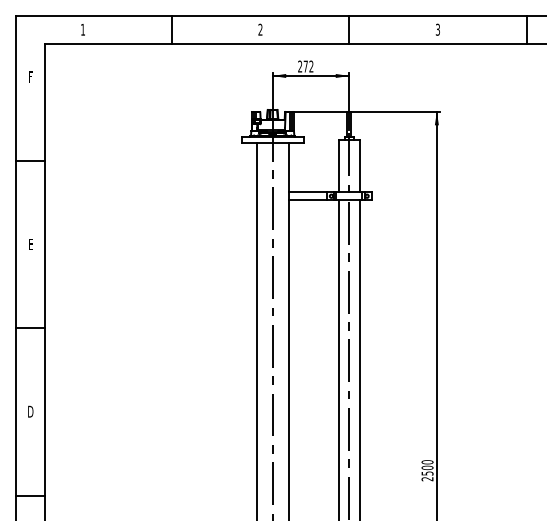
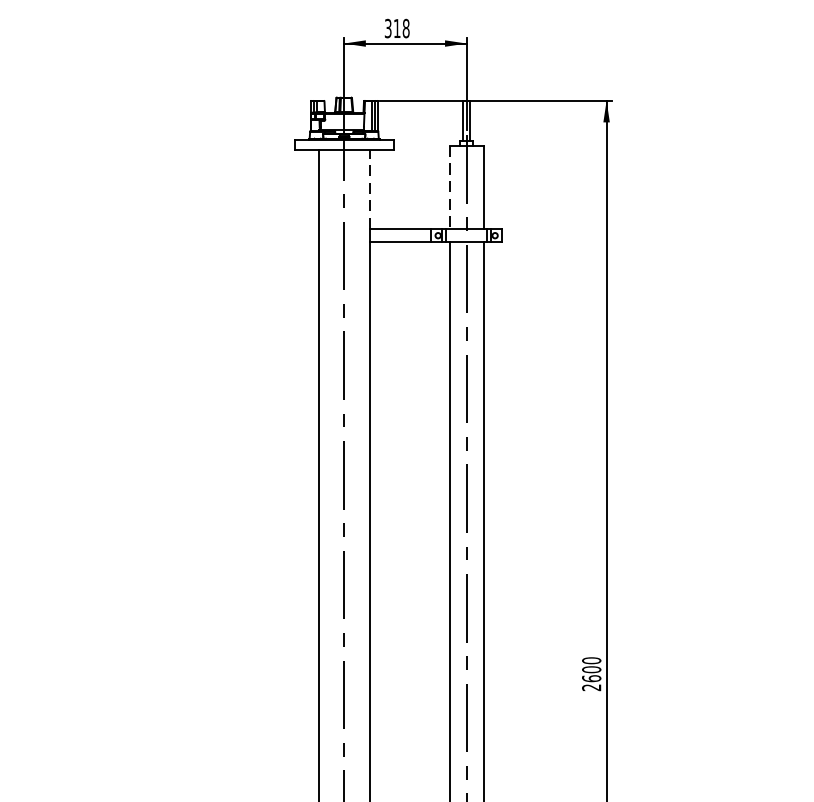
text: (305, 66) -> (396, 28), 272 -> 318
line: (338, 166) -> (449, 188), solid -> dashed
line: (288, 167) -> (369, 189), solid -> dashed
text: (427, 473) -> (591, 678), 2500 -> 2600

